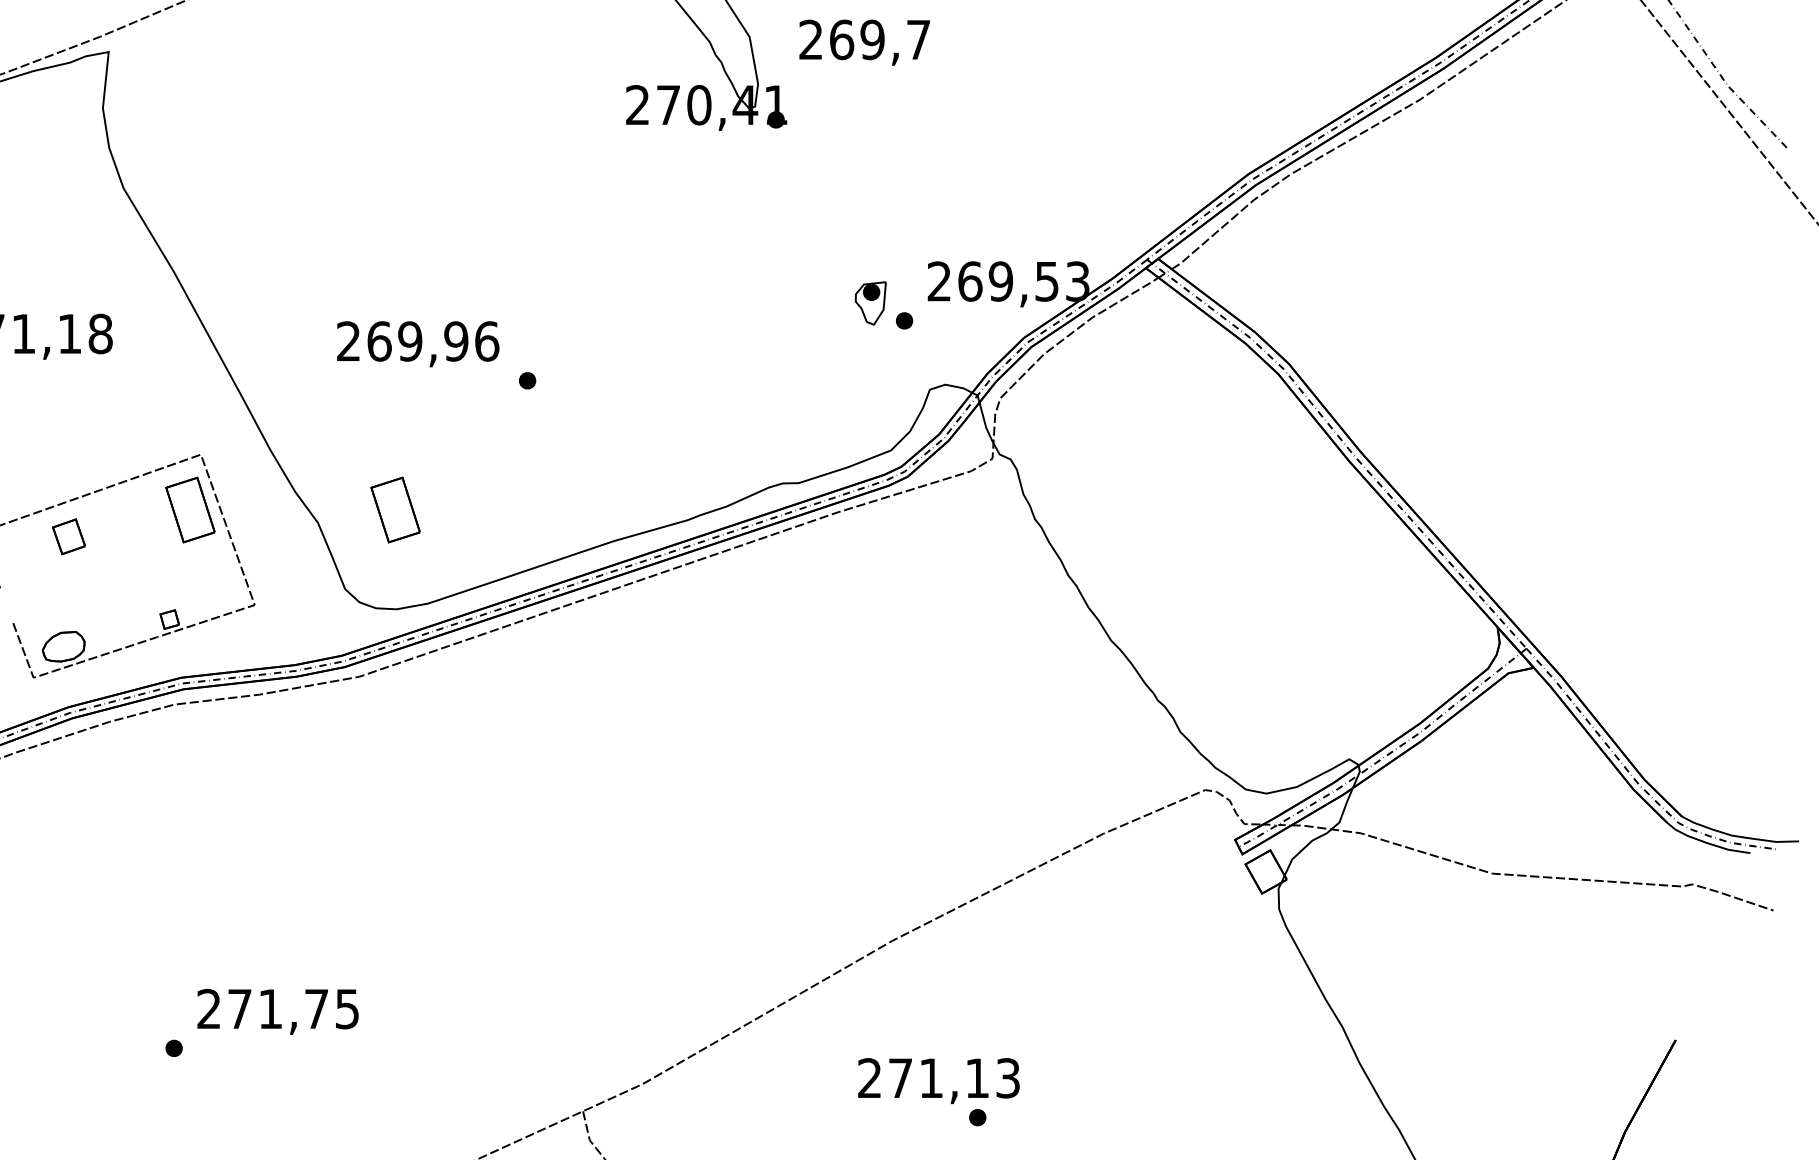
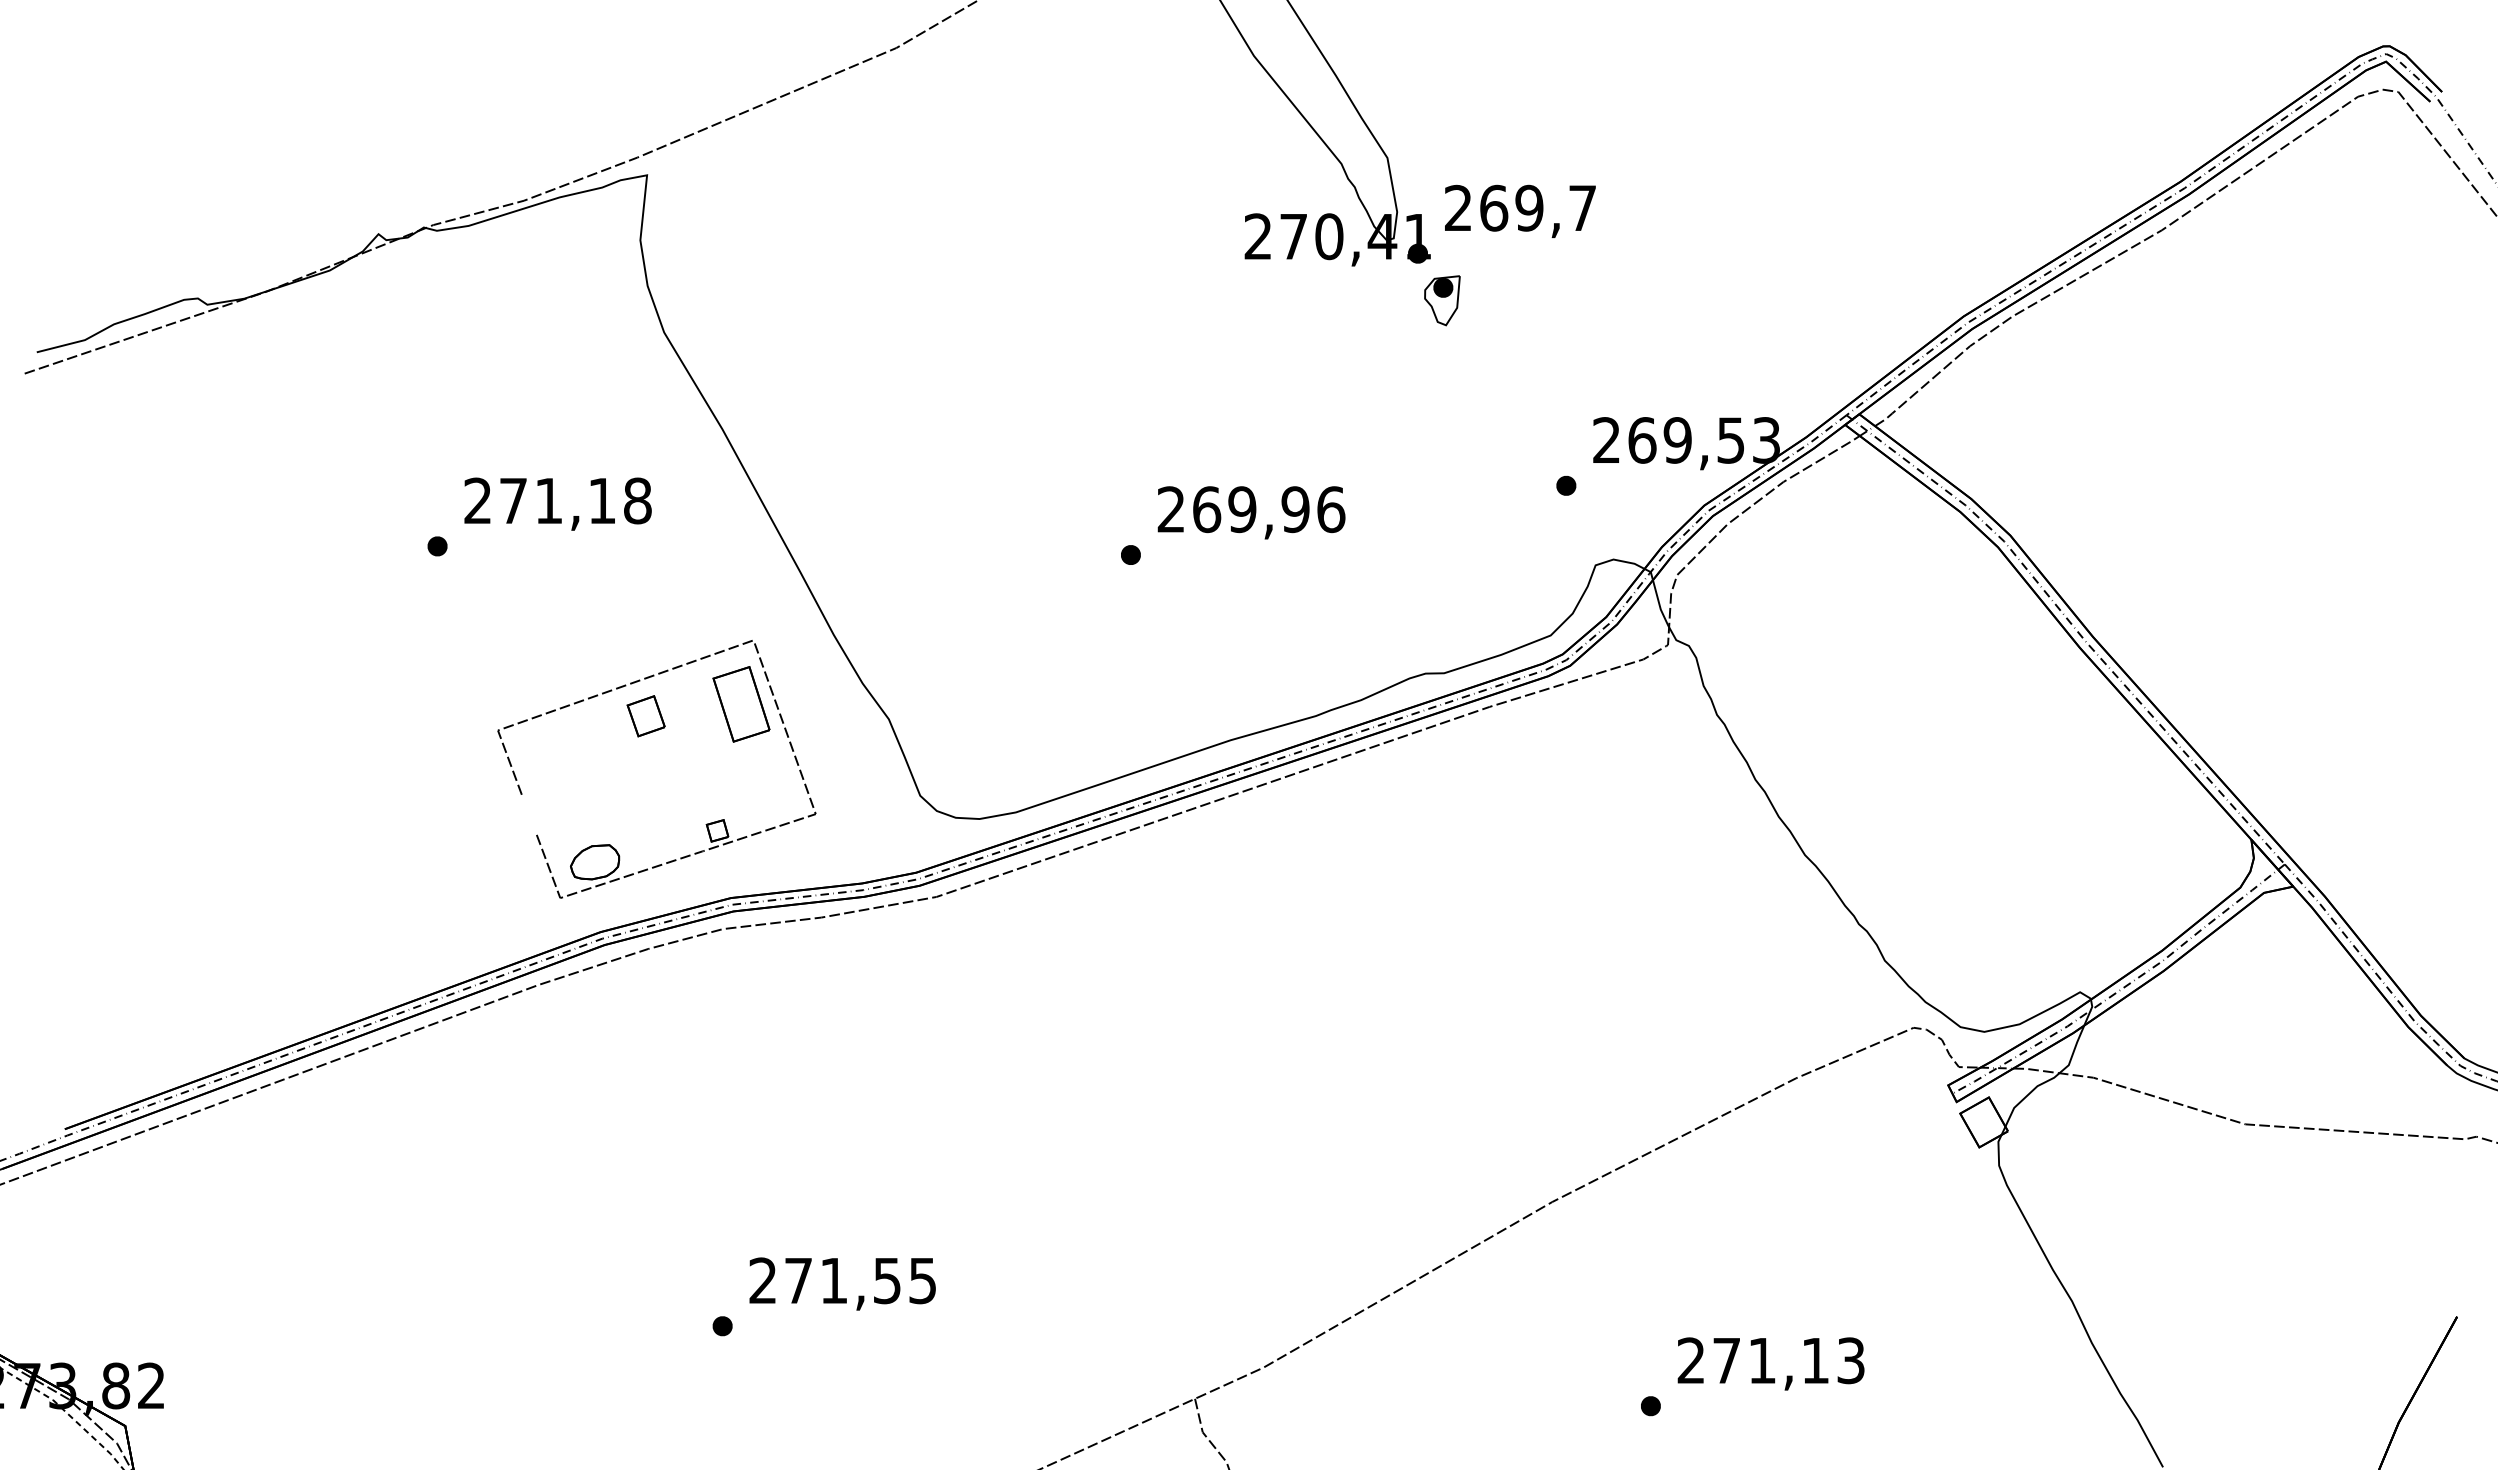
text: (864, 41) -> (1520, 210), moved
part: (870, 303) -> (1442, 300), moved
text: (418, 343) -> (1251, 512), moved
part: (395, 510) -> (978, 704), removed
part: (68, 537) -> (645, 716), moved
text: (316, 1009) -> (887, 1281), 271,75 -> 271,55
text: (938, 1080) -> (1770, 1363), moved

